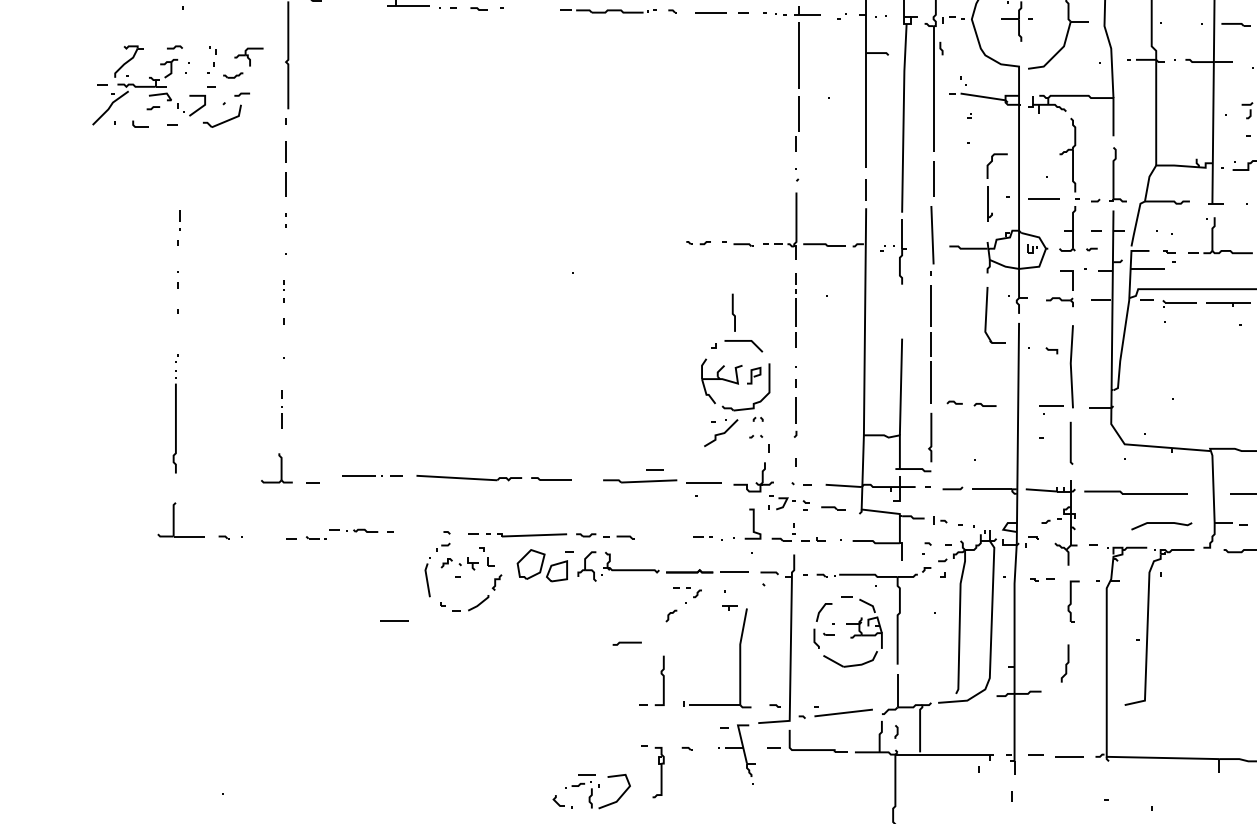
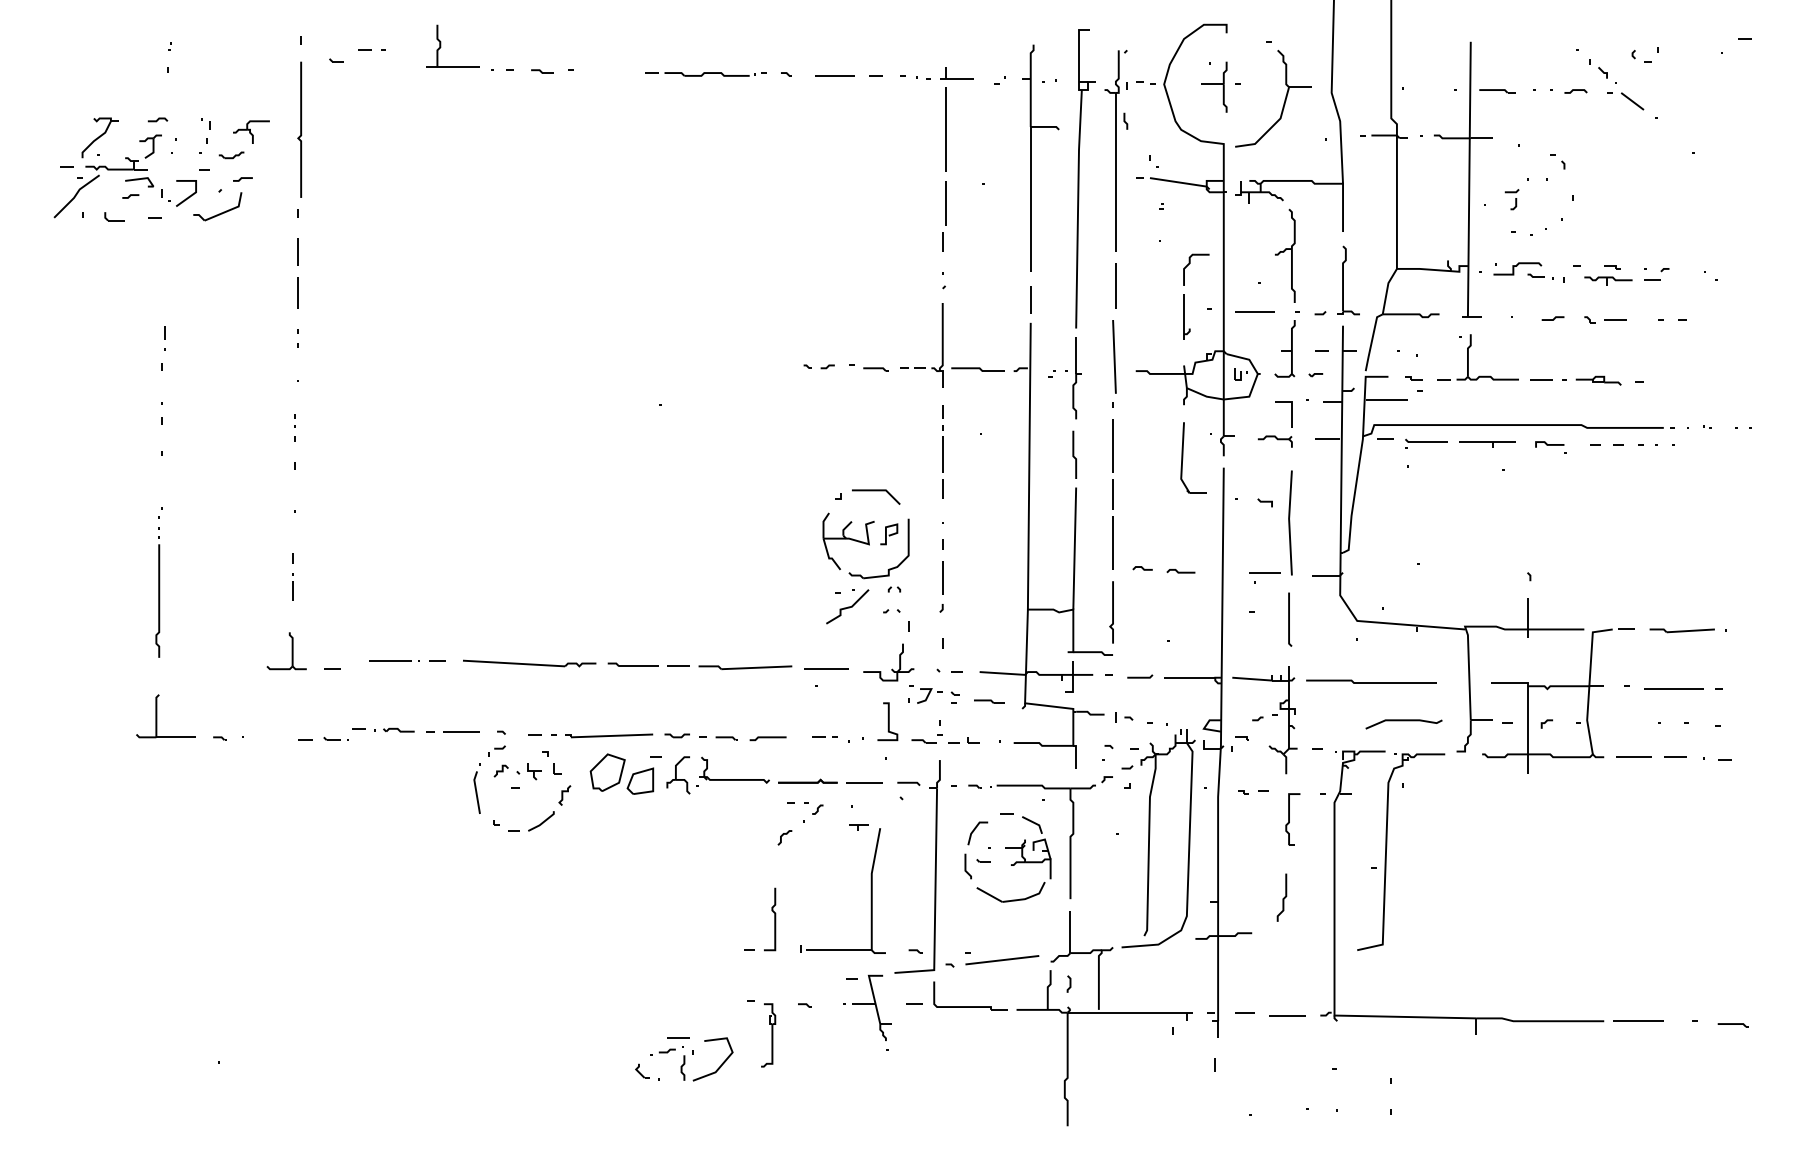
line: (733, 312) -> (1074, 454), moved
line: (654, 469) -> (678, 665), moved
line: (394, 620) -> (461, 731), moved
line: (626, 643) -> (767, 738), moved

